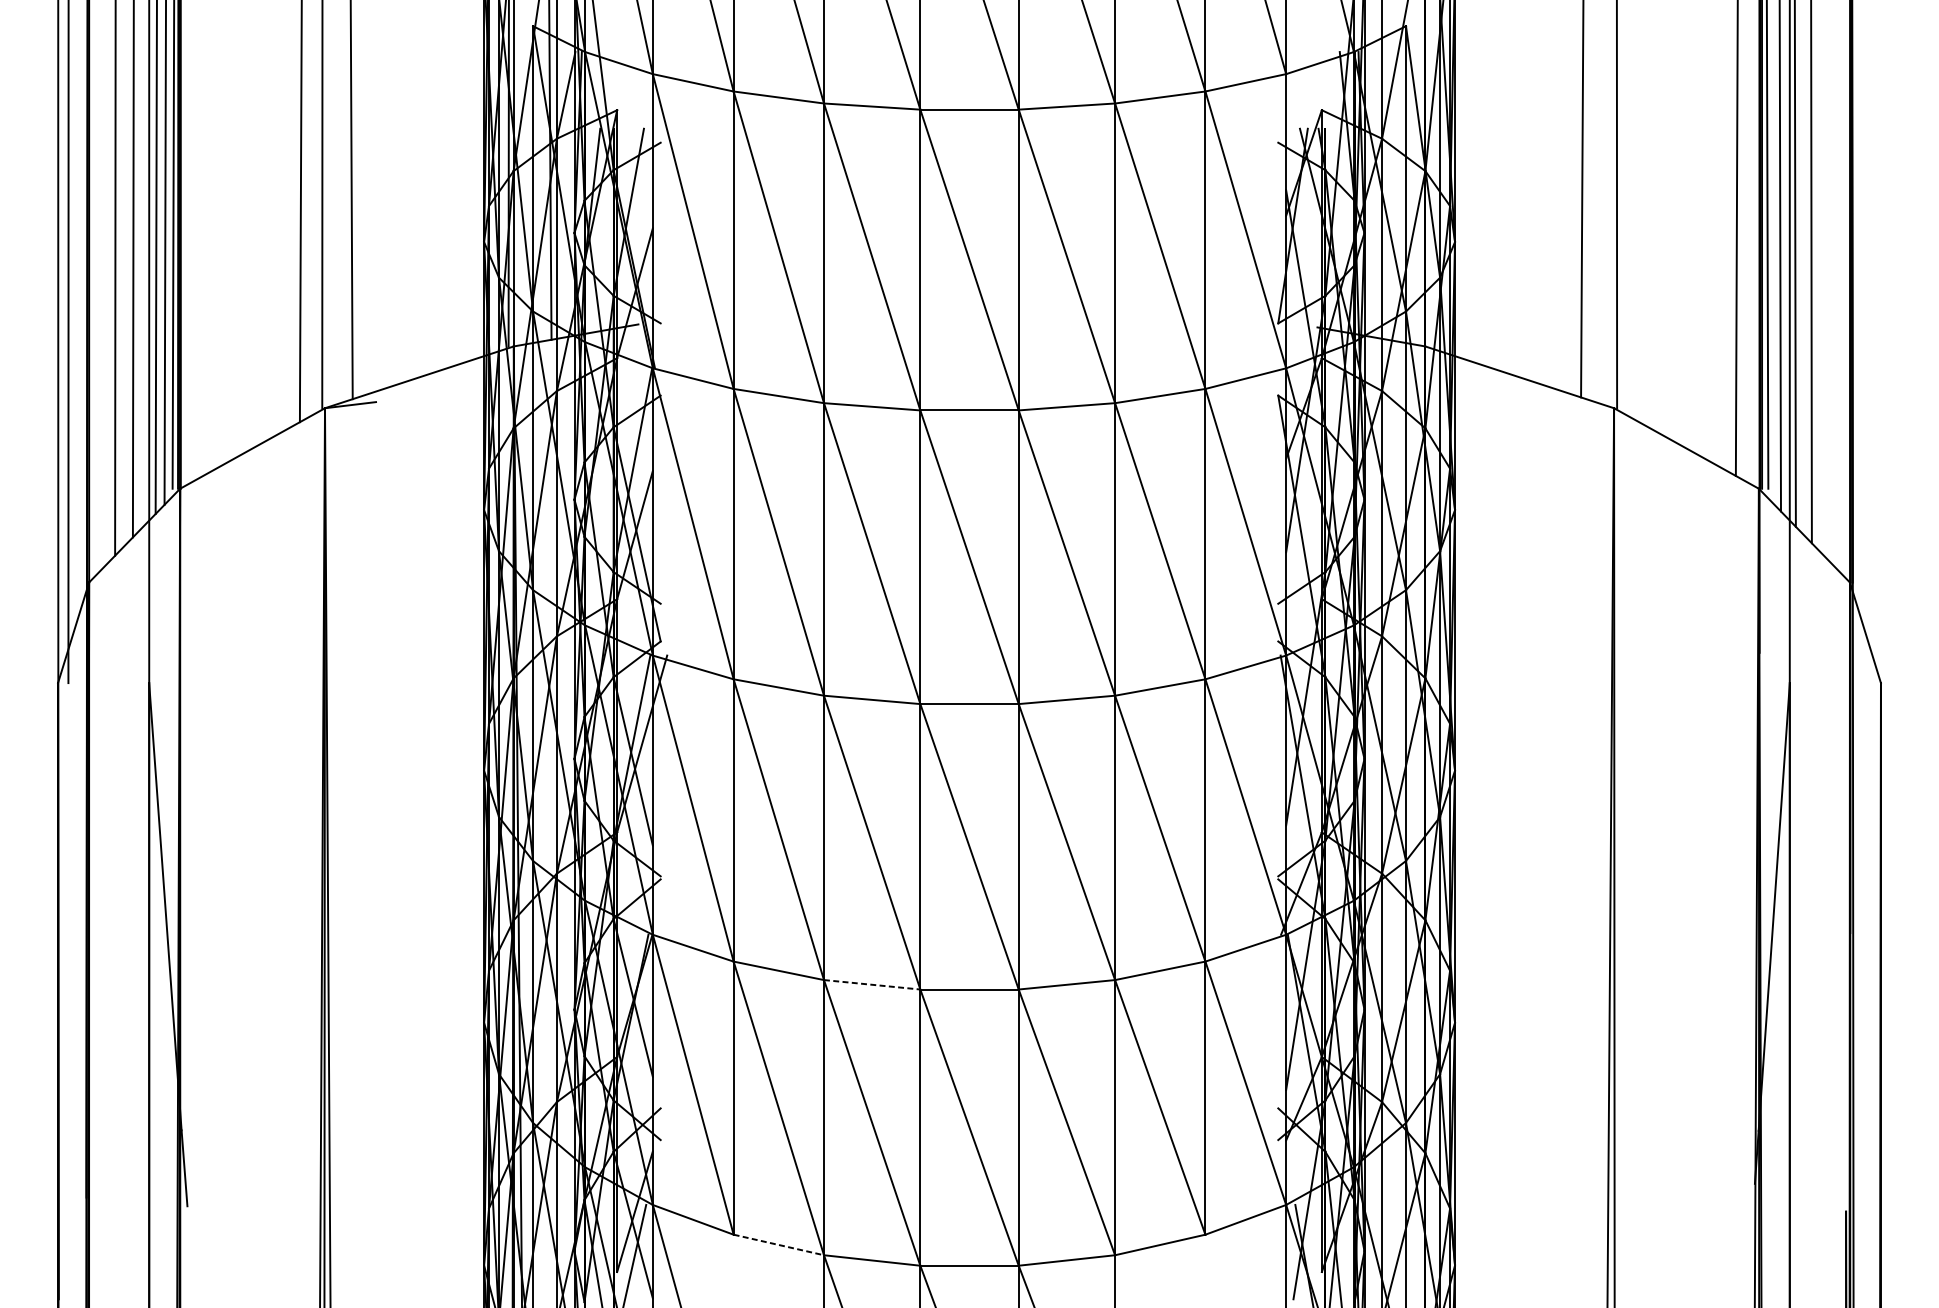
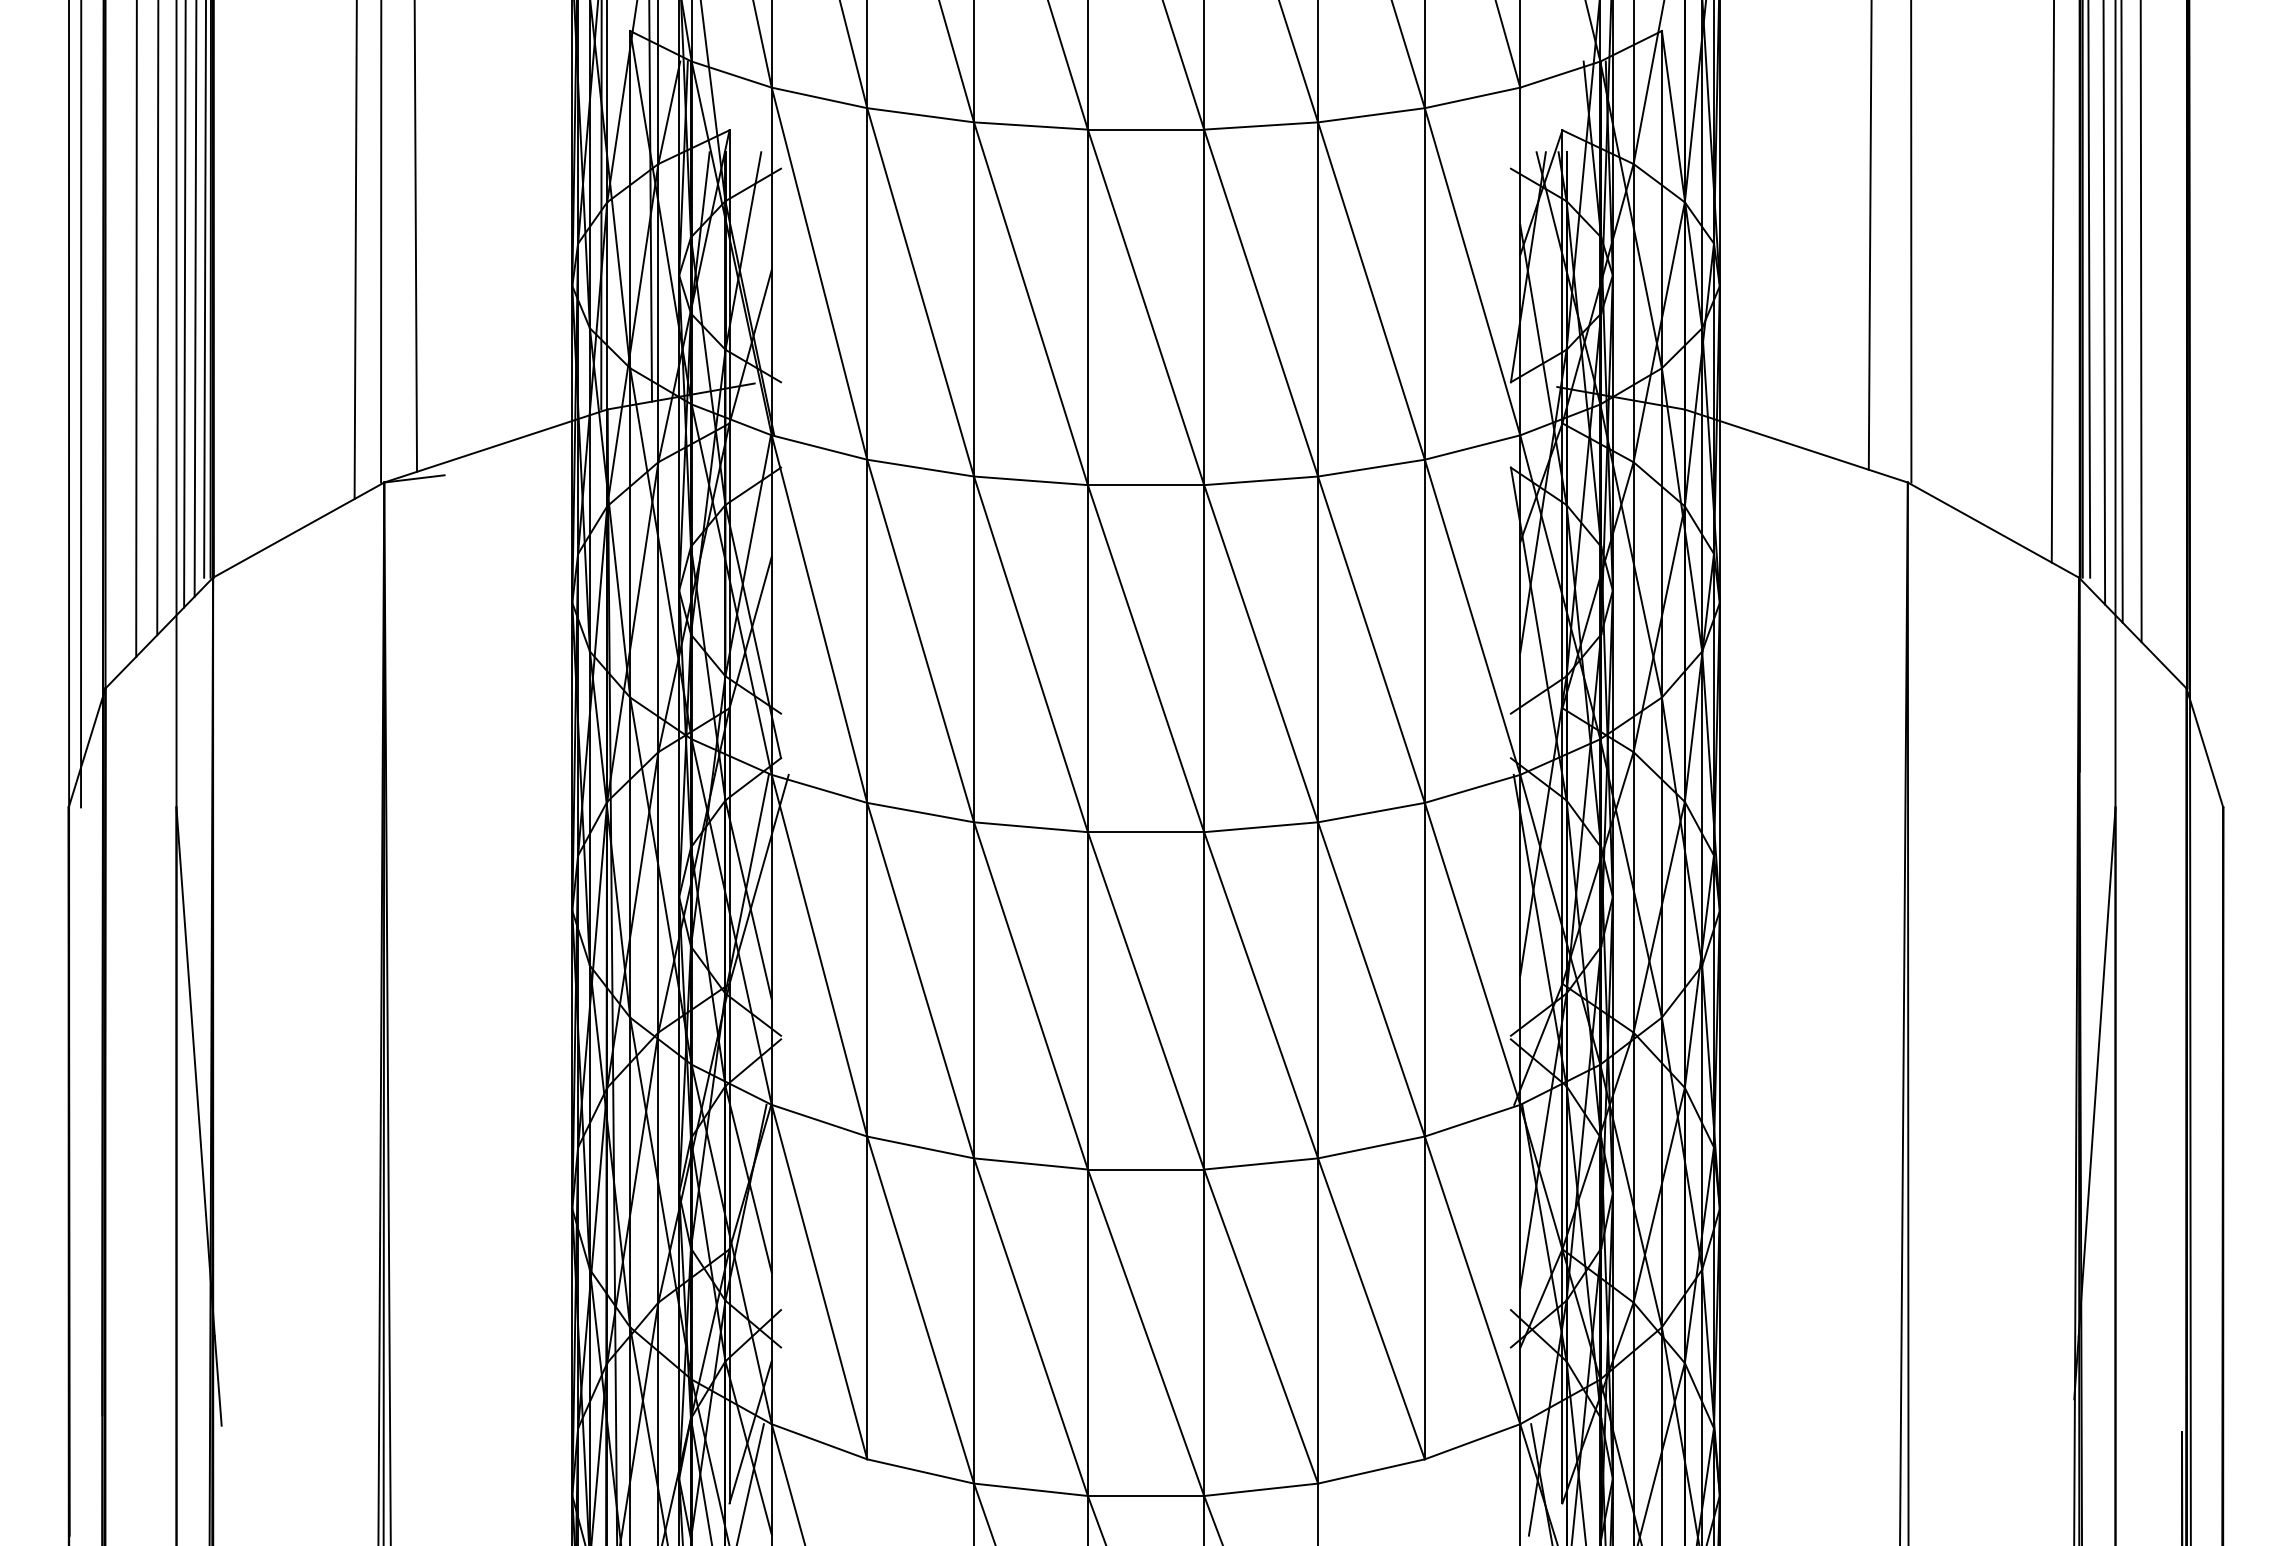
line: (872, 985) -> (1031, 1164), dashed -> solid
line: (778, 1245) -> (920, 1471), dashed -> solid

